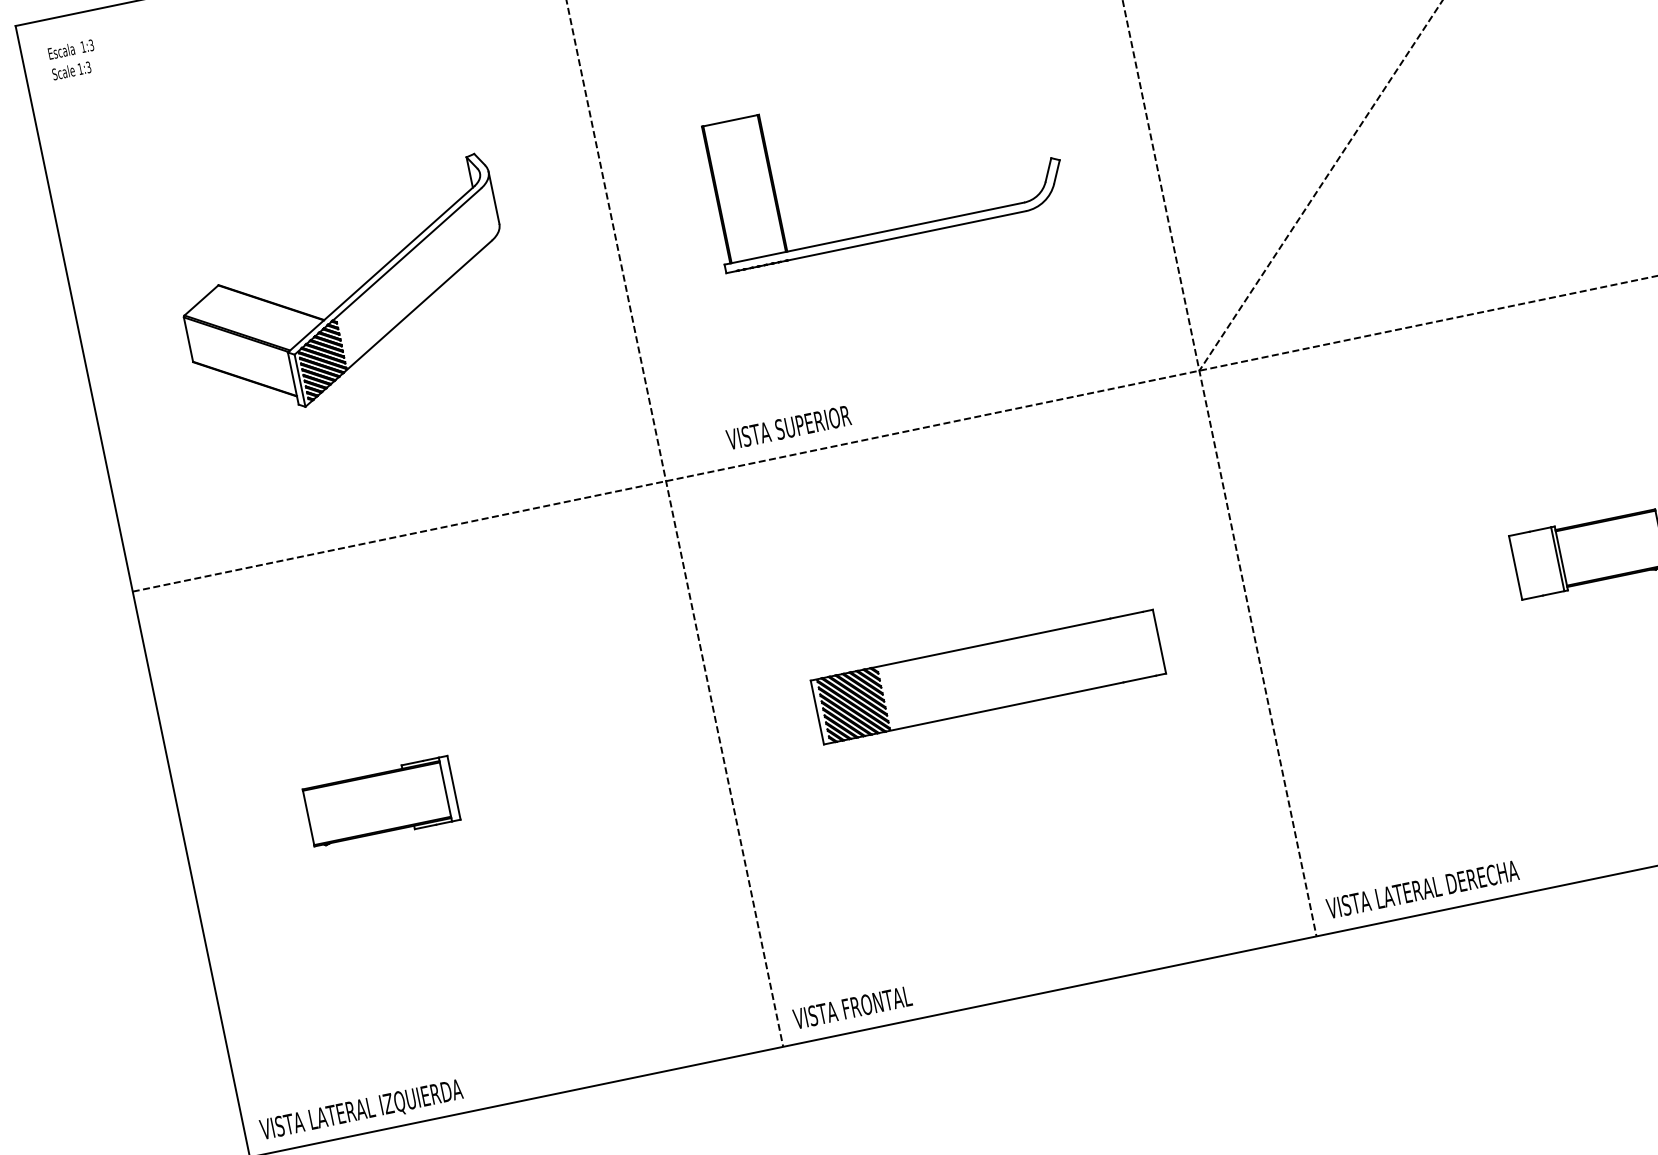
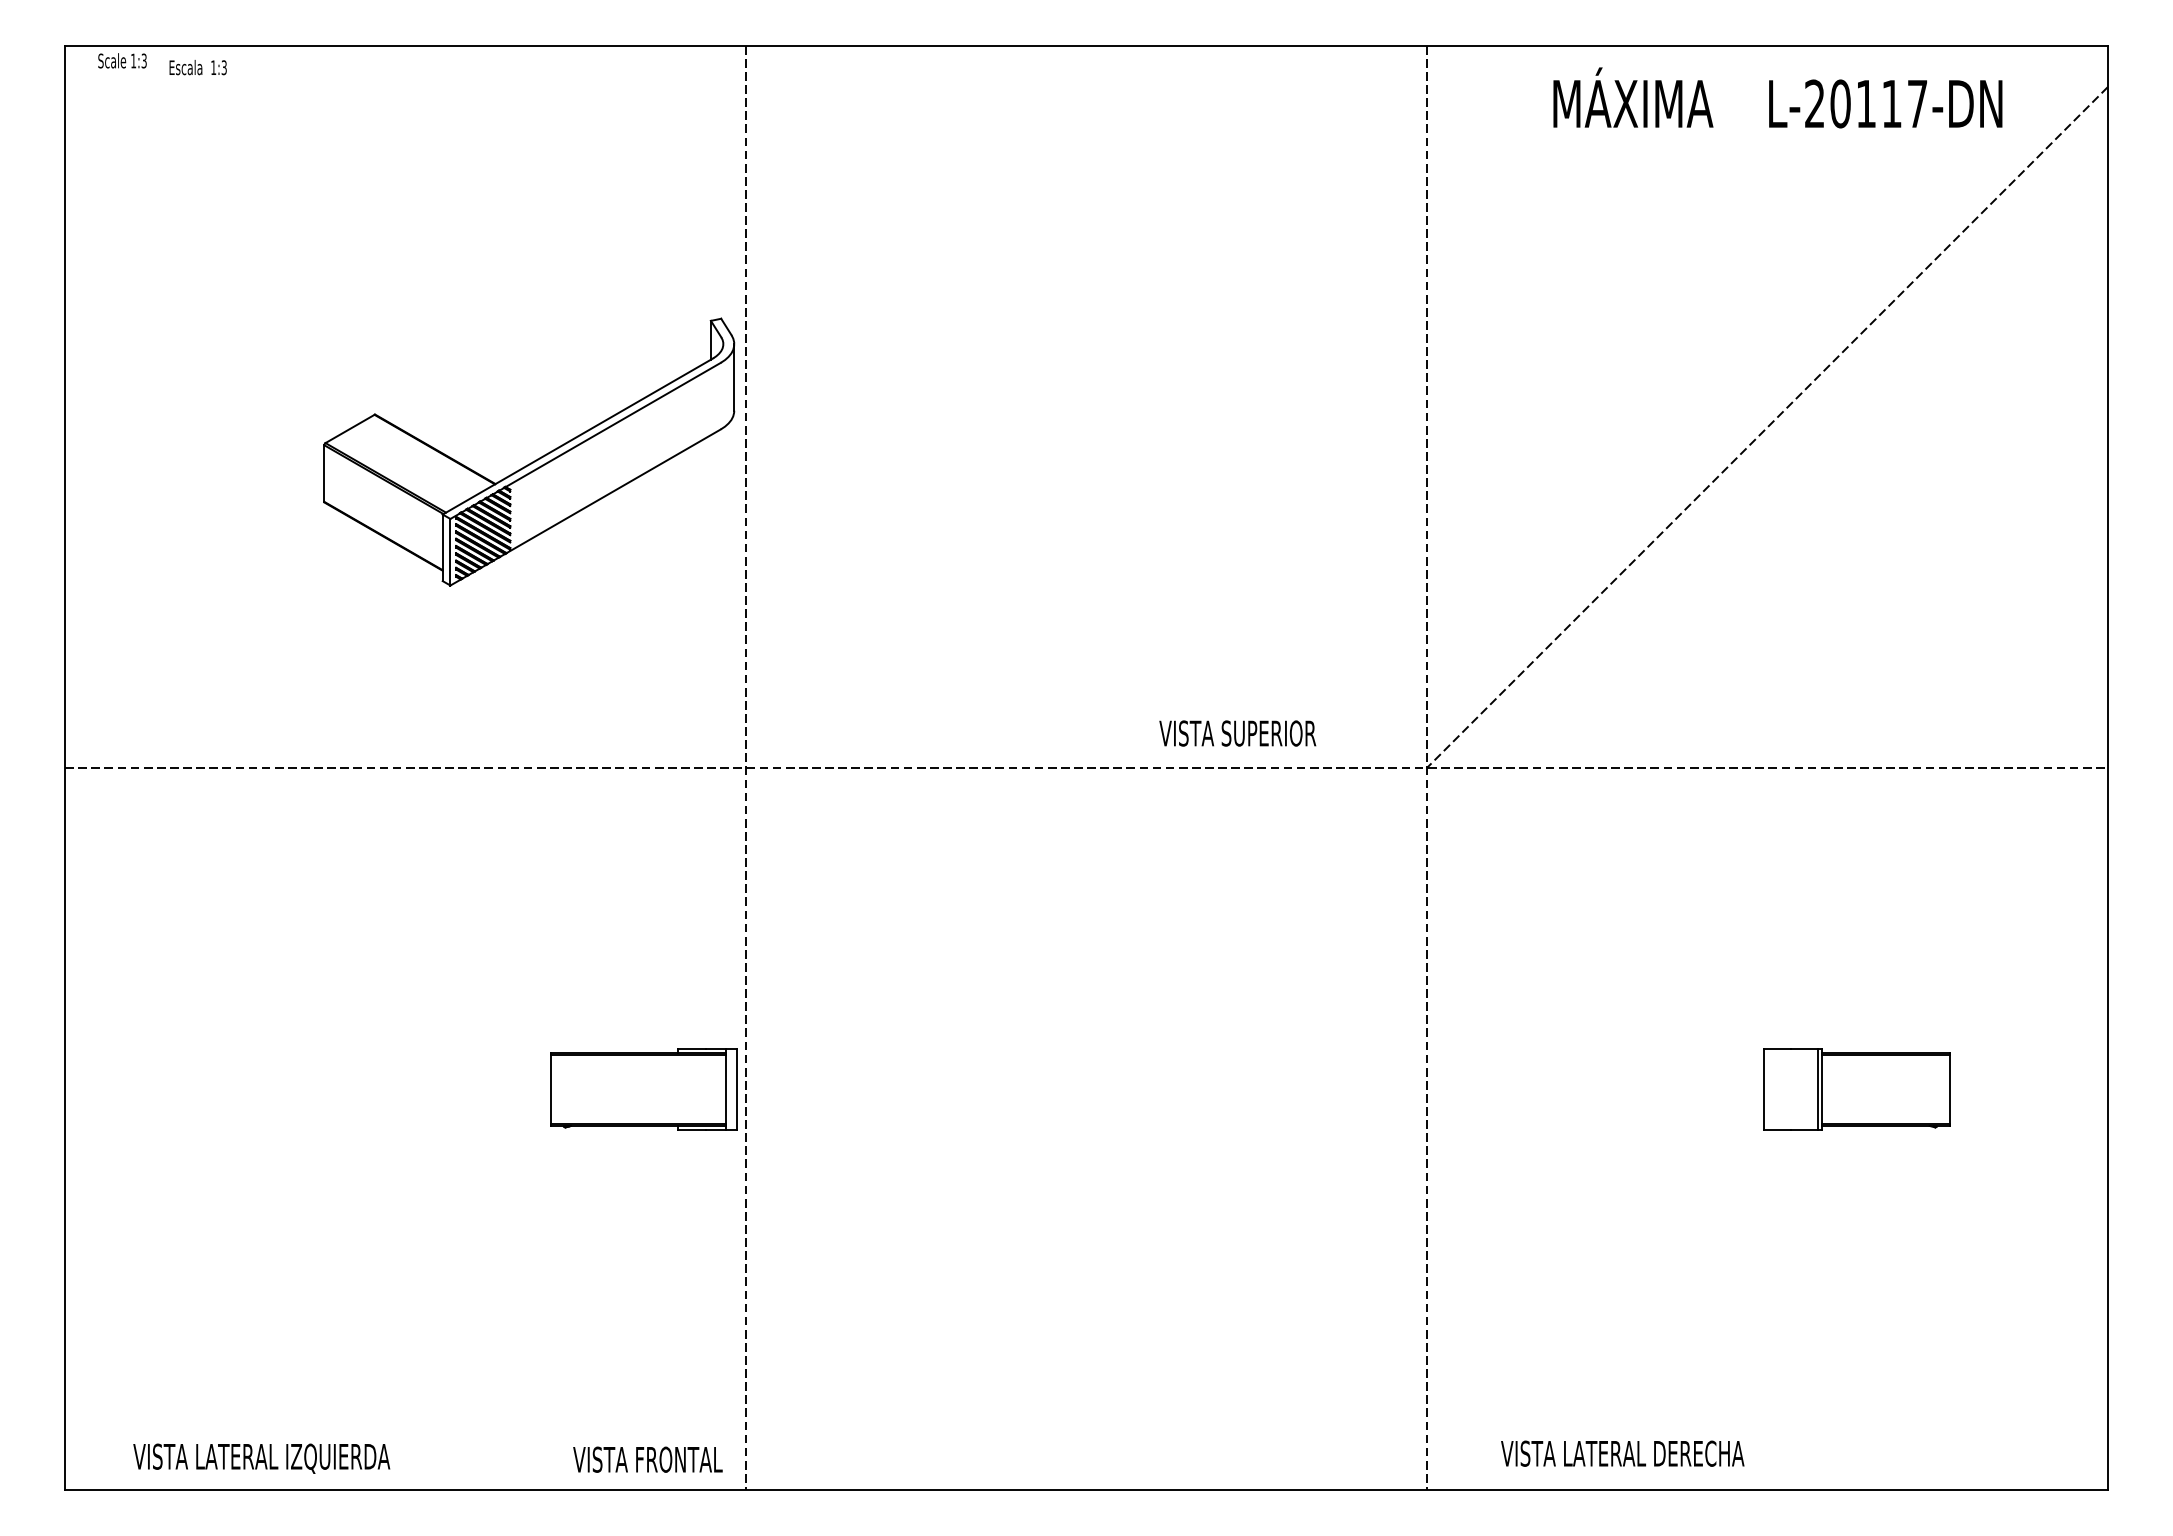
text: (70, 49) -> (197, 67), moved
text: (71, 70) -> (122, 60), moved
part: (896, 228) -> (1091, 517), removed
part: (351, 294) -> (535, 459), moved
text: (788, 427) -> (1237, 733), moved
part: (988, 677) -> (1090, 1089), removed
part: (380, 802) -> (643, 1089), moved
text: (1422, 889) -> (1622, 1453), moved
text: (852, 1007) -> (647, 1459), moved
text: (361, 1110) -> (261, 1458), moved

